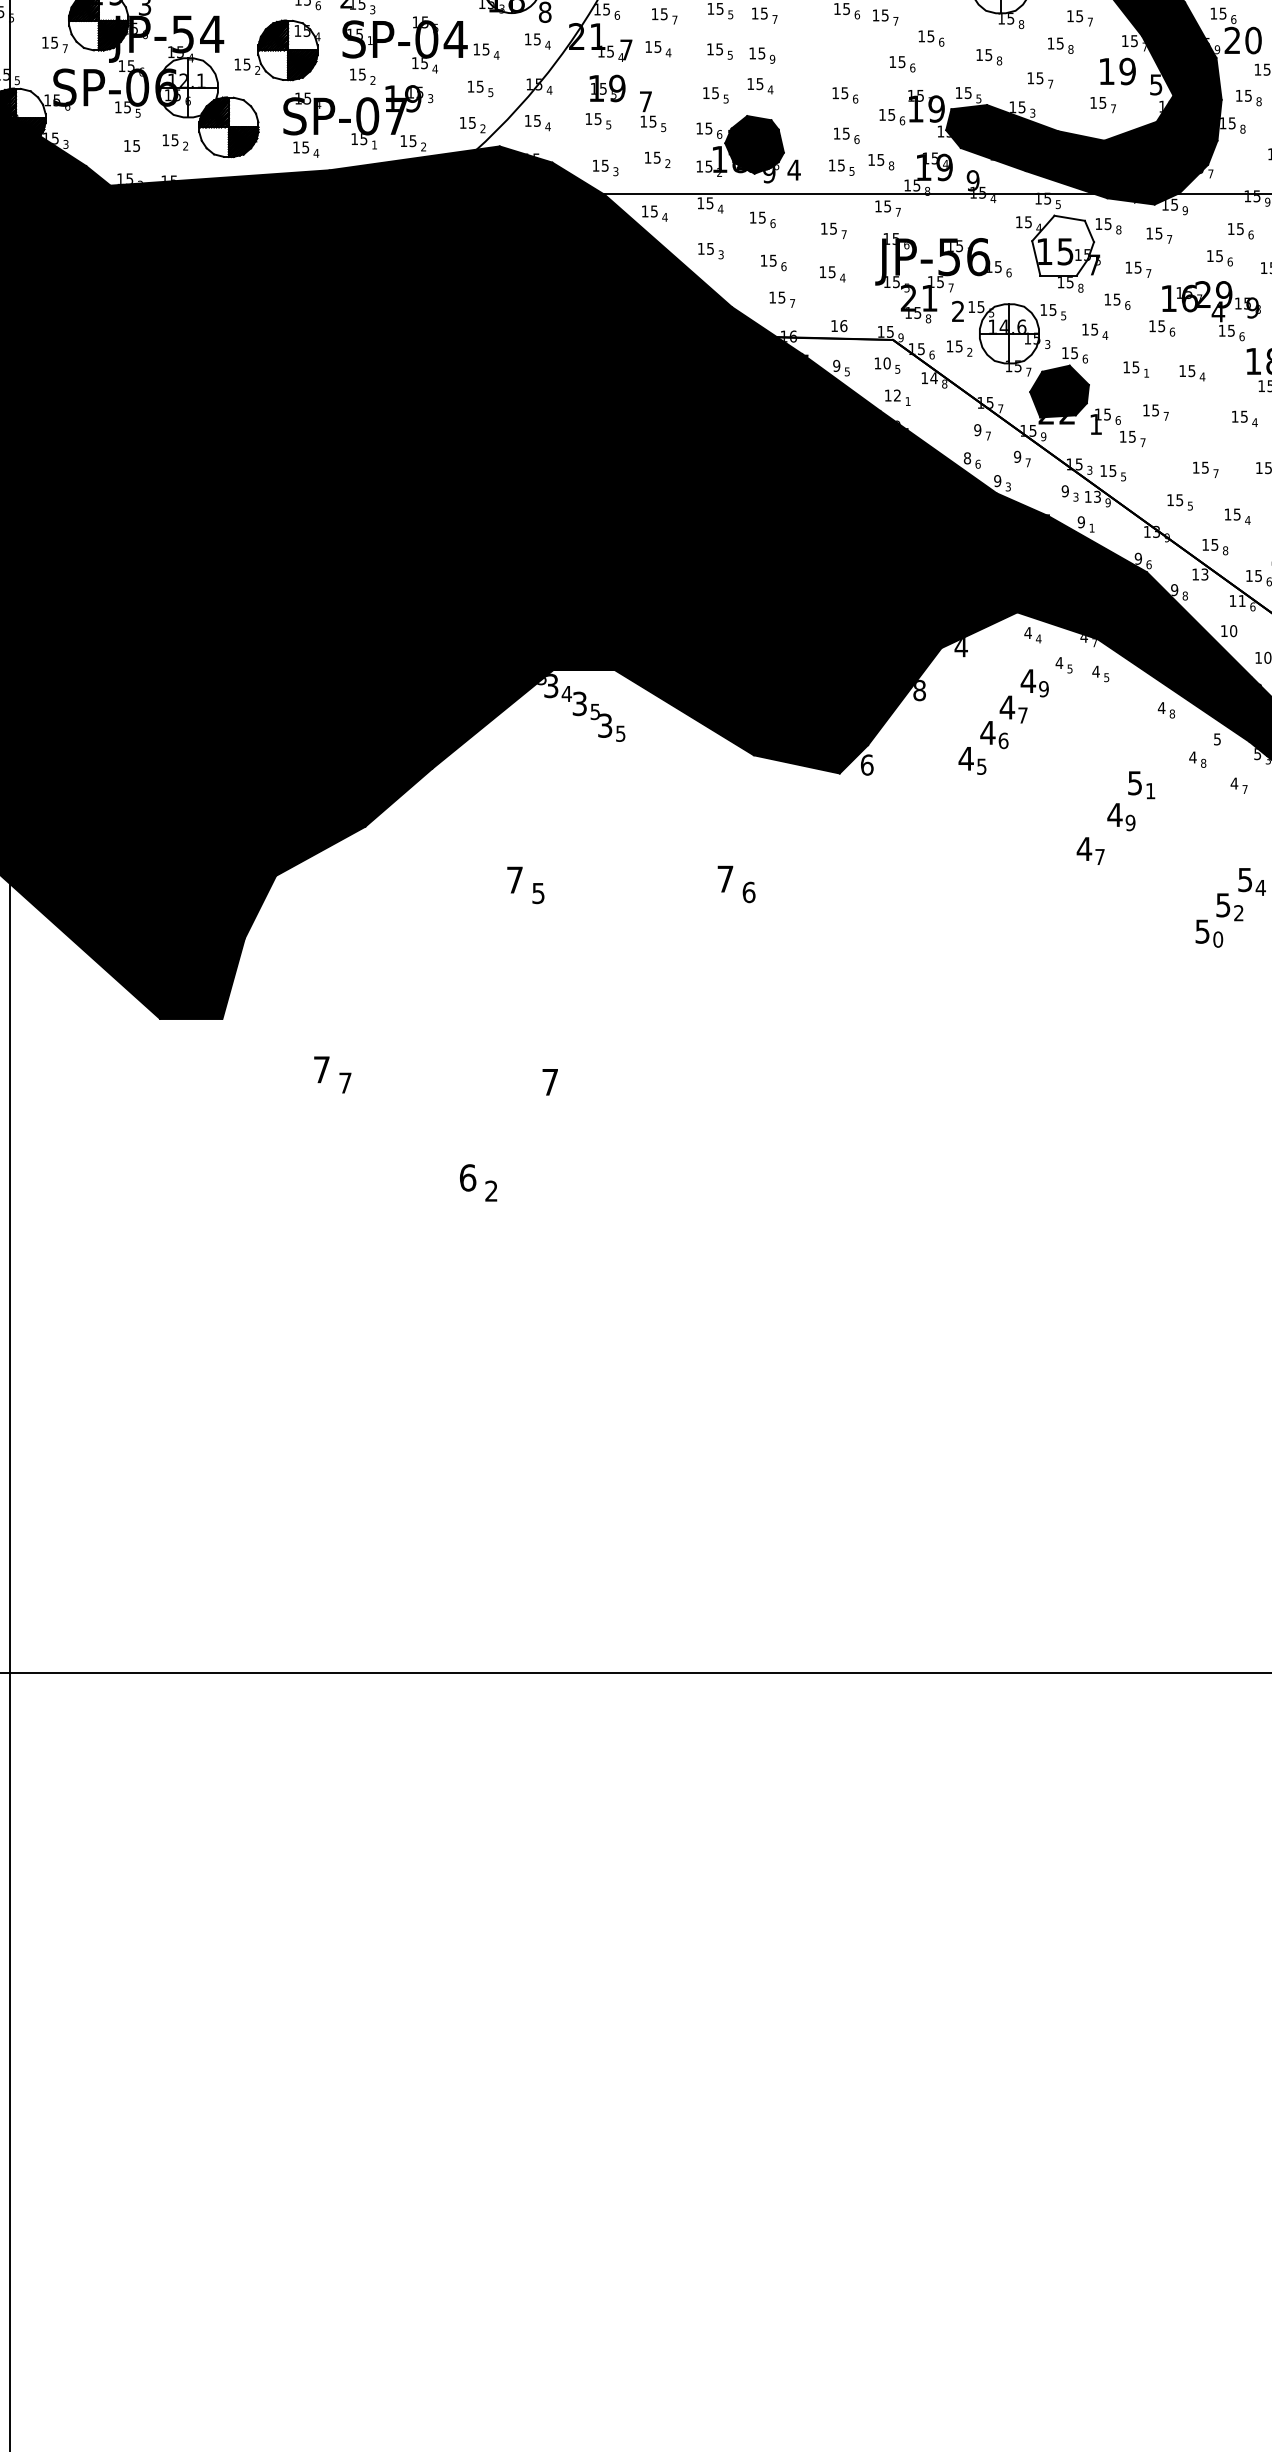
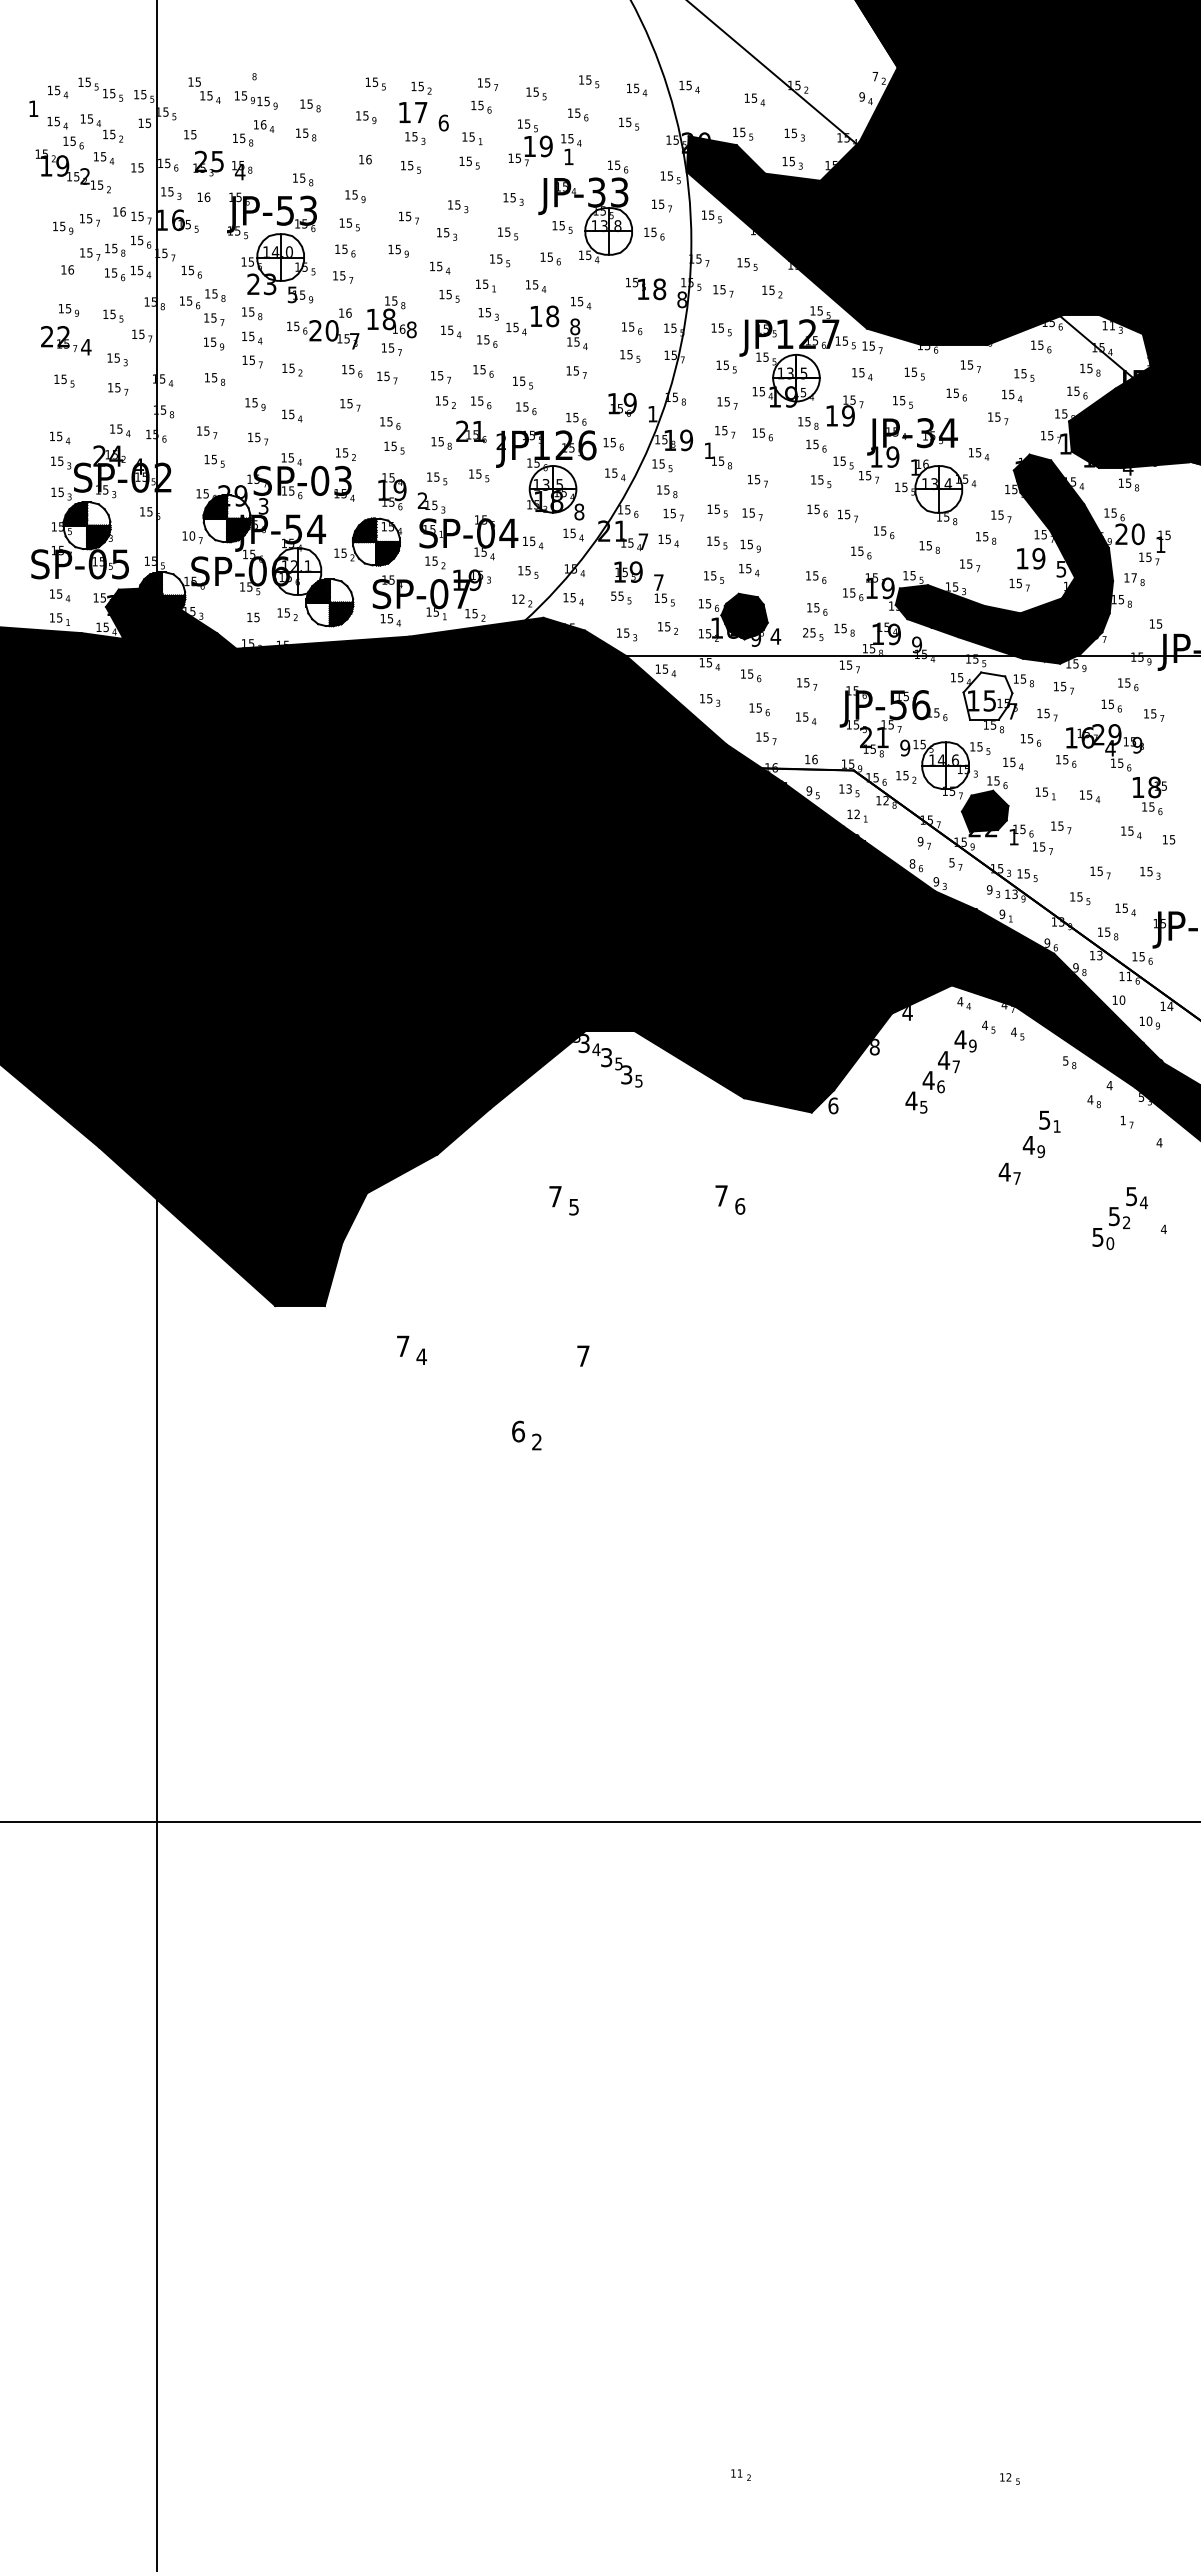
text: (54, 42) -> (192, 535), 15 -> 10
text: (1247, 95) -> (1133, 577), 15 -> 17
text: (588, 118) -> (613, 595), 15 -> 55
text: (471, 121) -> (521, 598), 15 -> 12
text: (831, 165) -> (805, 632), 15 -> 25
text: (958, 310) -> (905, 747), 2 -> 9
text: (886, 362) -> (848, 788), 10 -> 13
text: (934, 377) -> (886, 800), 14 -> 12
text: (1016, 456) -> (951, 862), 9 -> 5
text: (1161, 707) -> (1065, 1060), 4 -> 5
text: (1217, 739) -> (1109, 1085), 5 -> 4
text: (1234, 783) -> (1123, 1120), 4 -> 1
text: (345, 1082) -> (421, 1356), 7 -> 4

